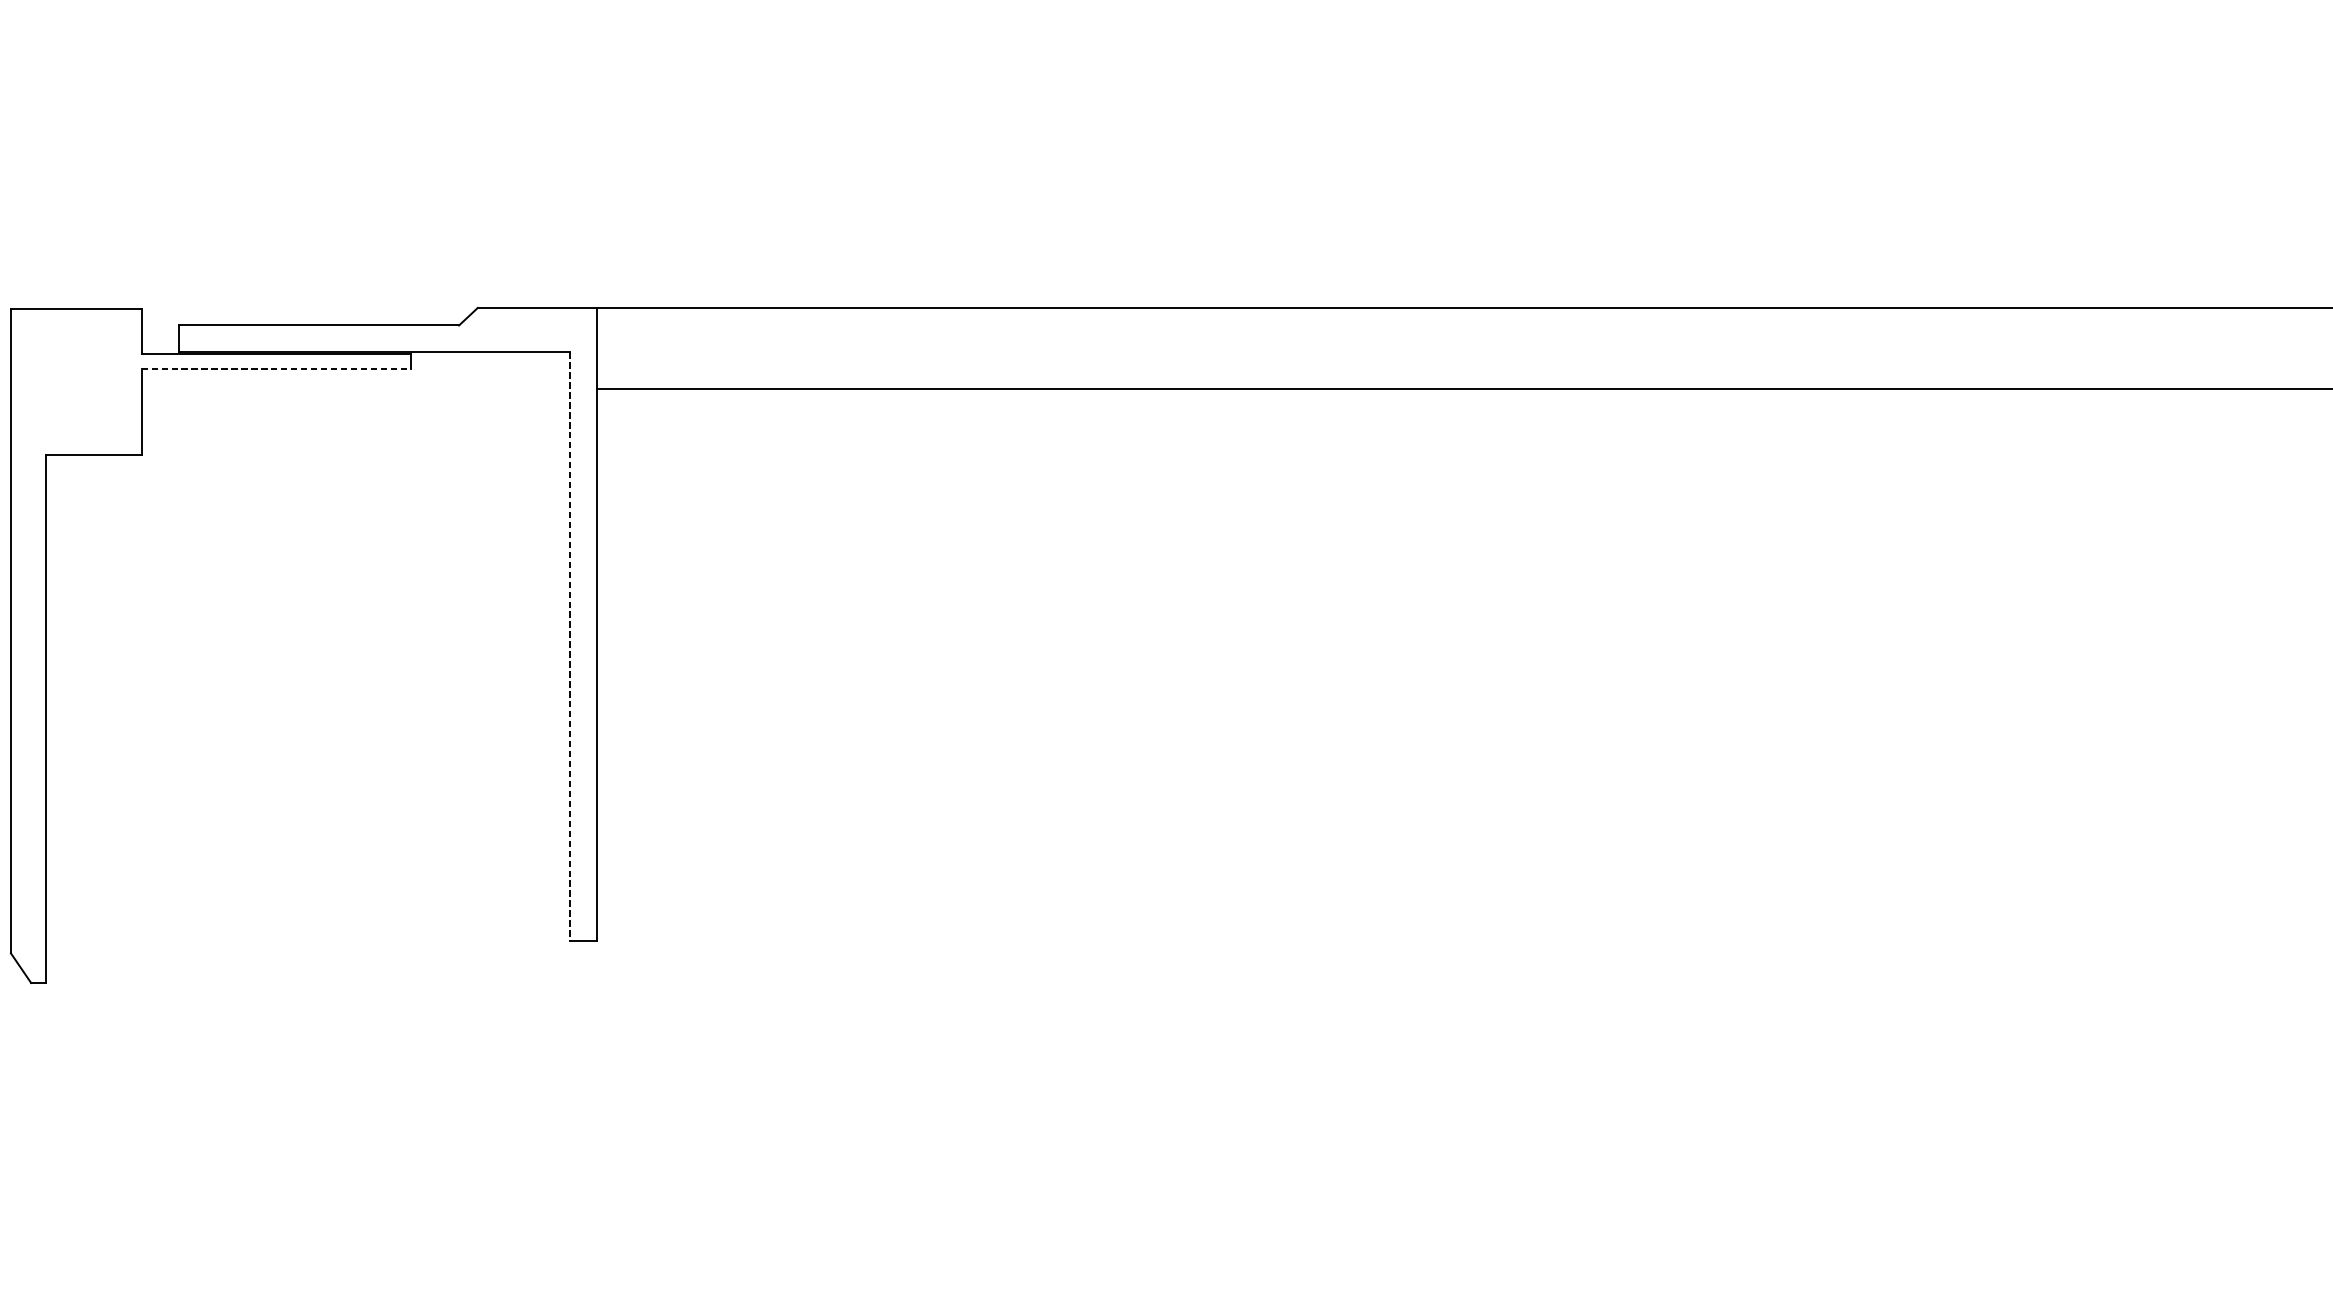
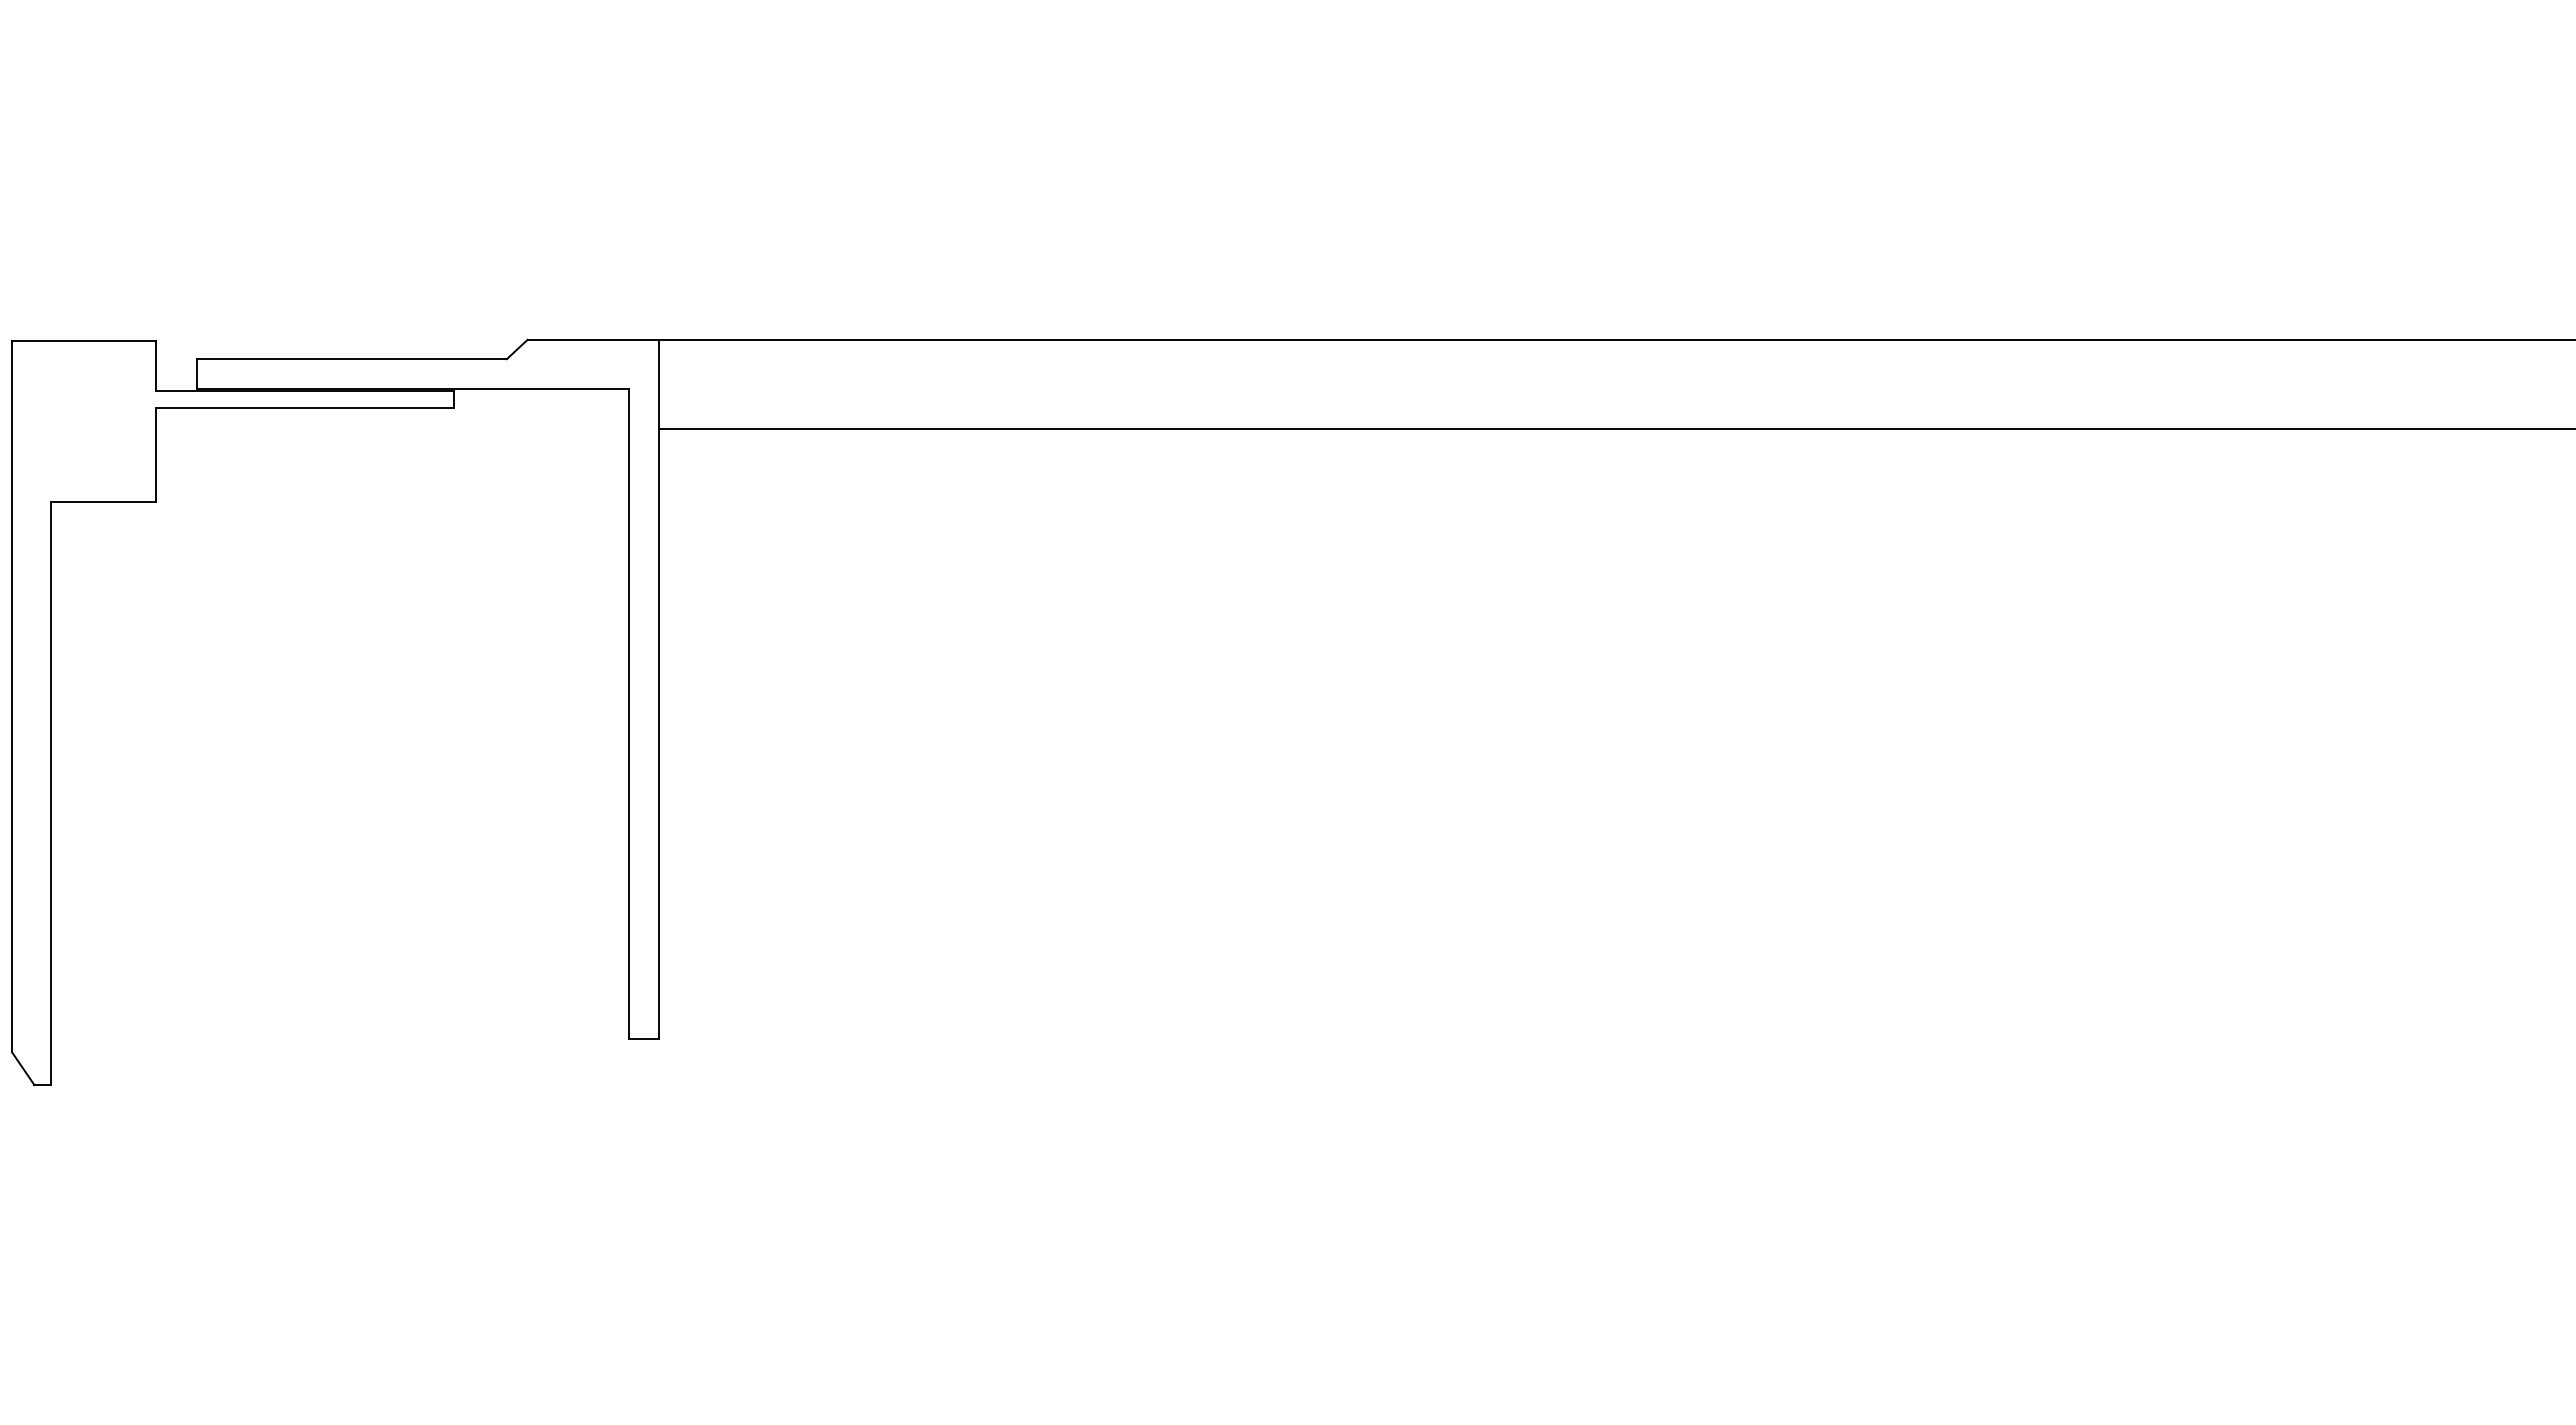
line: (276, 369) -> (305, 407), dashed -> solid
line: (570, 647) -> (629, 714), dashed -> solid

